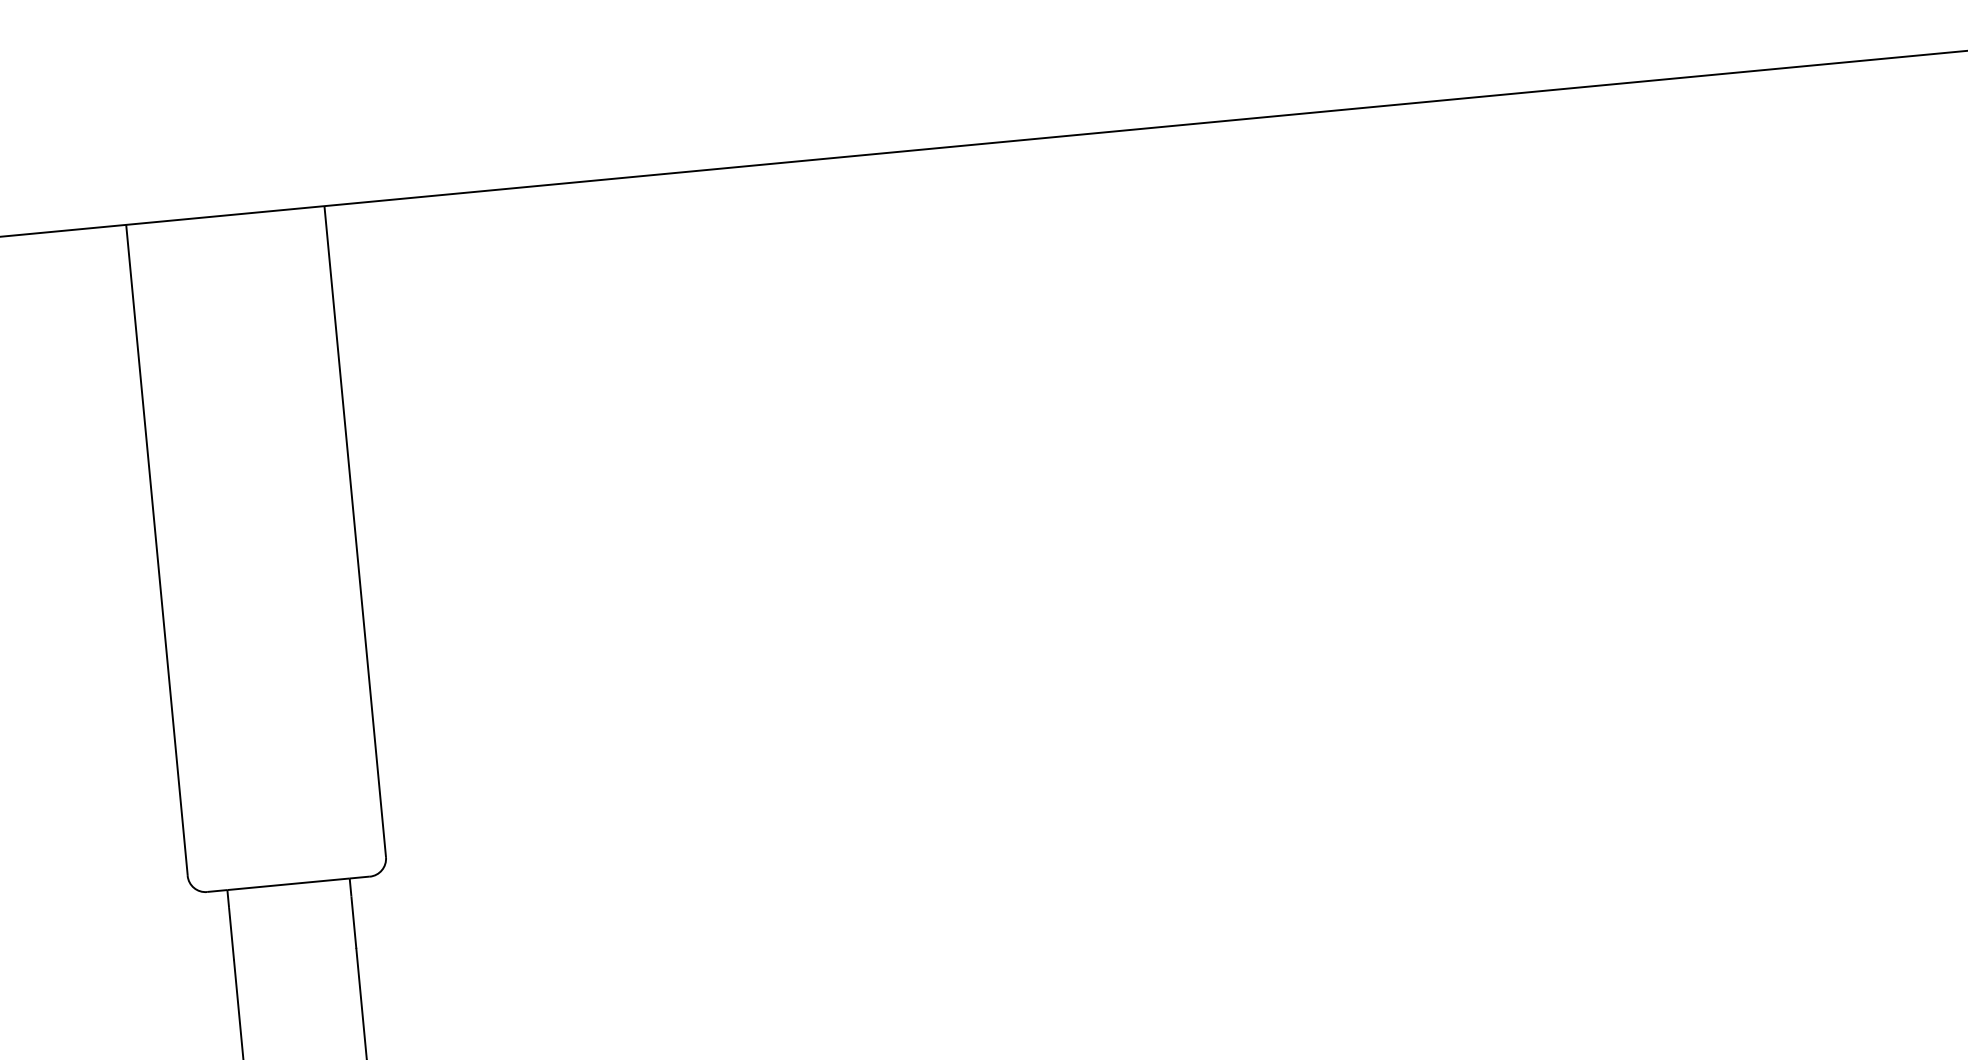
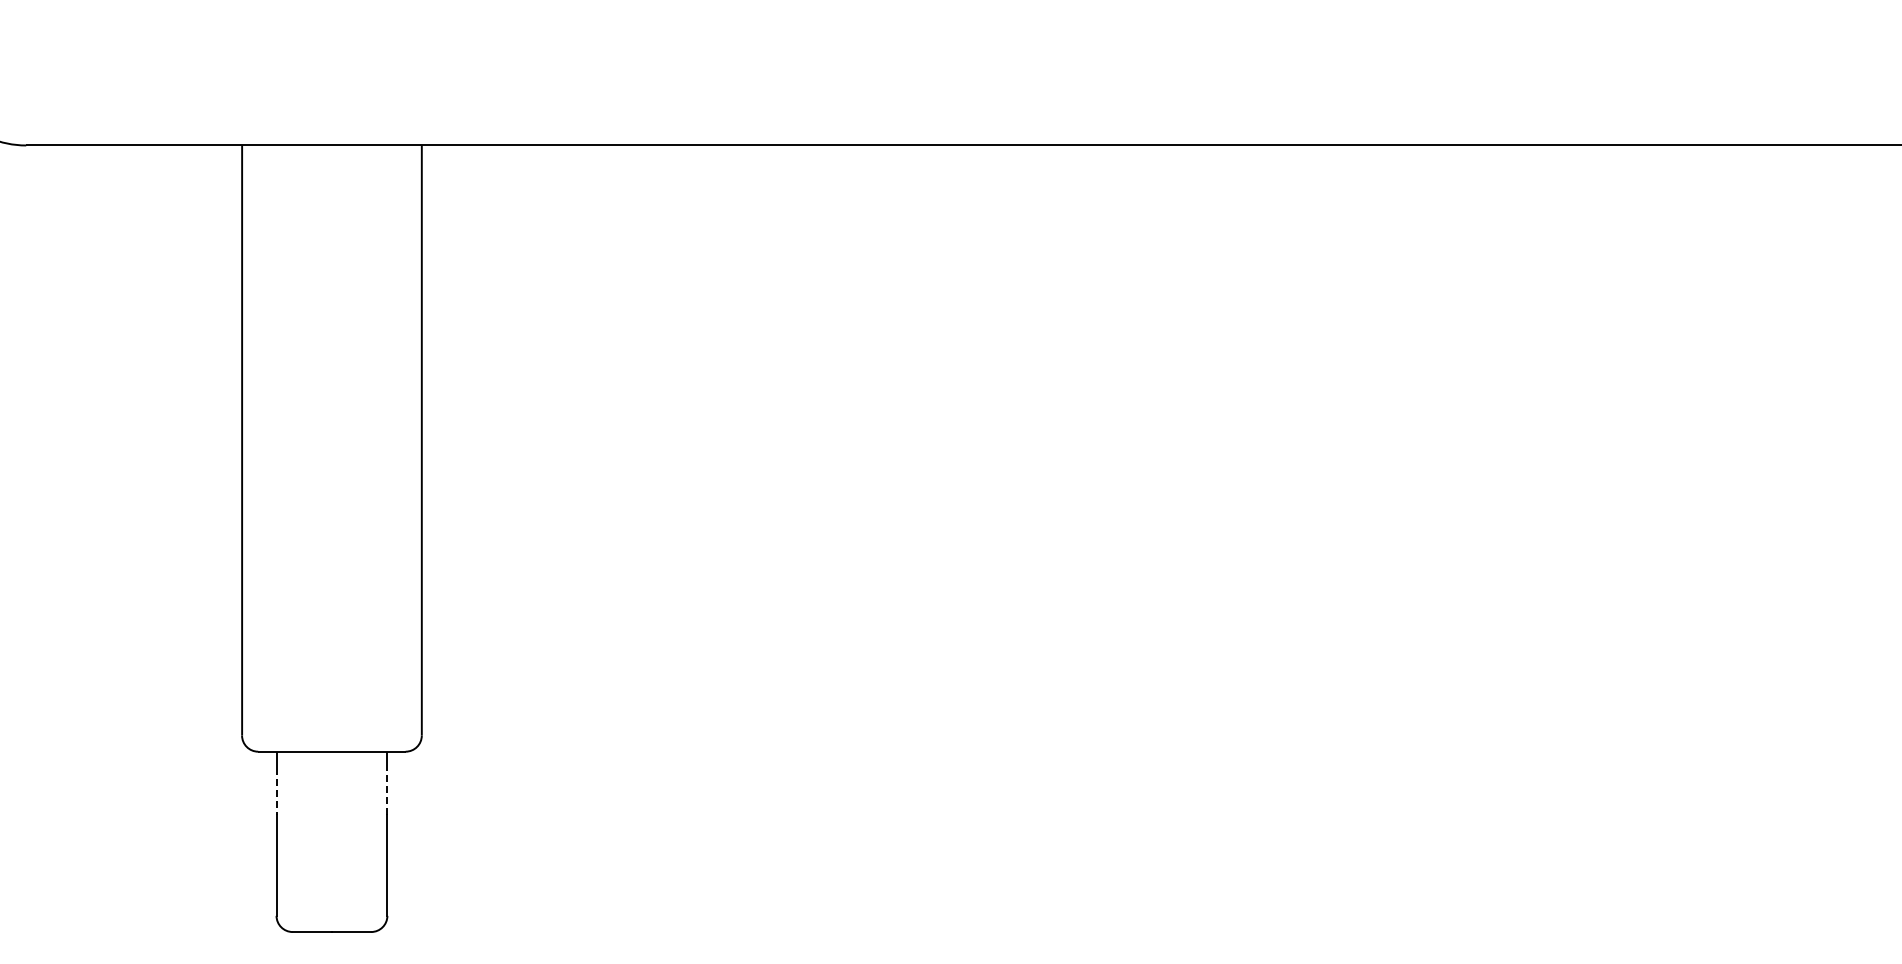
line: (353, 922) -> (387, 791), solid -> dashed
line: (231, 934) -> (276, 791), solid -> dashed

